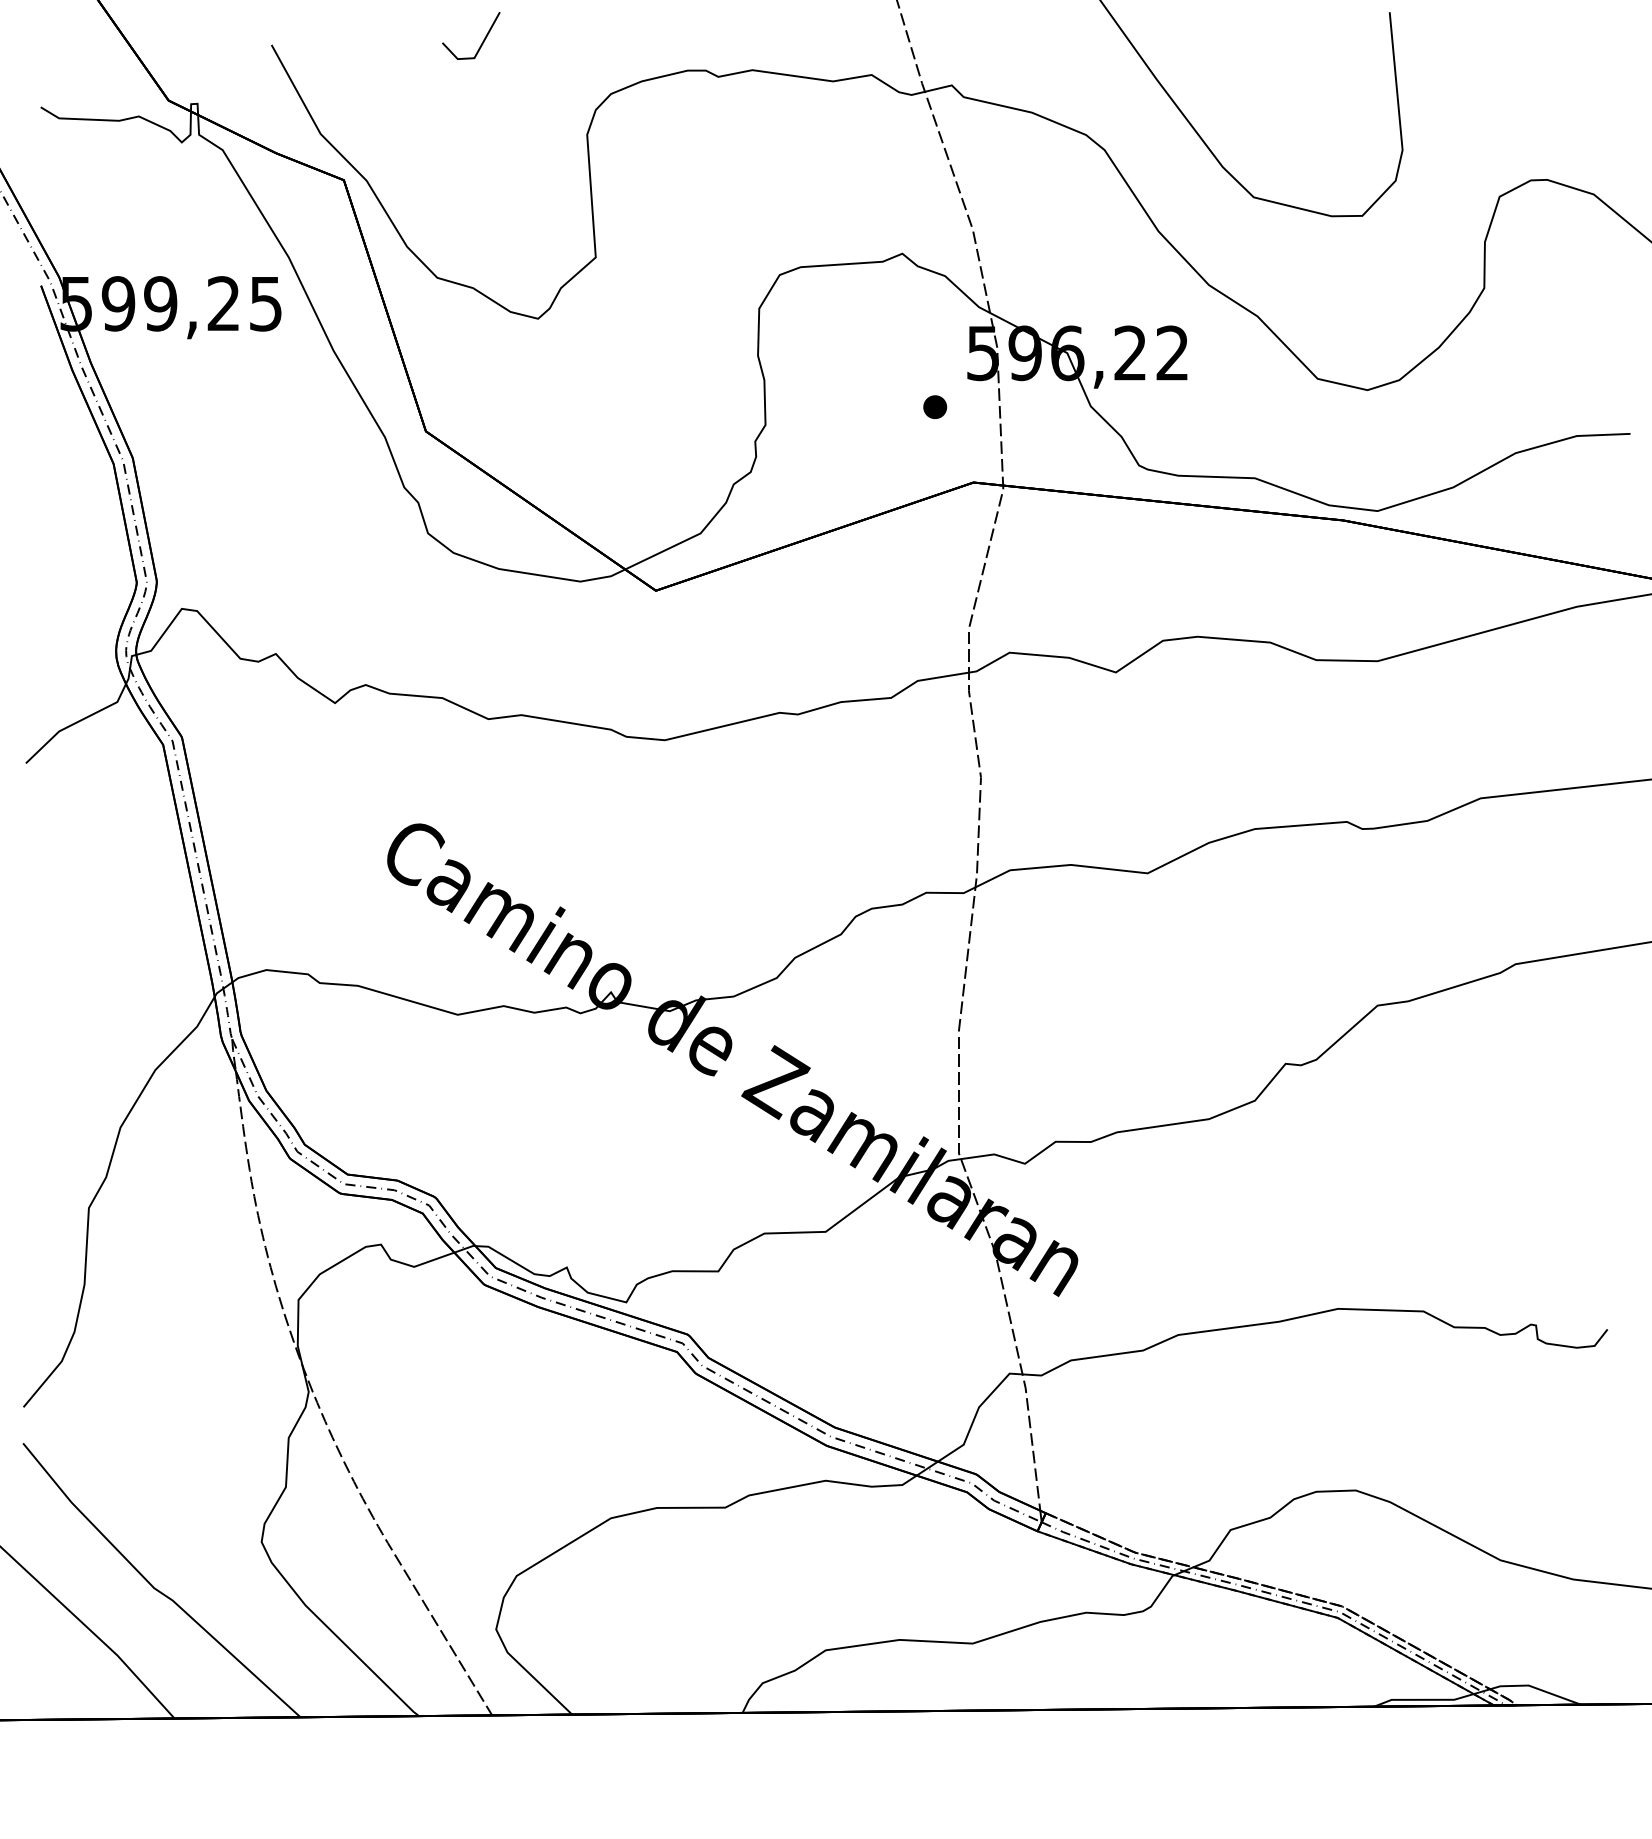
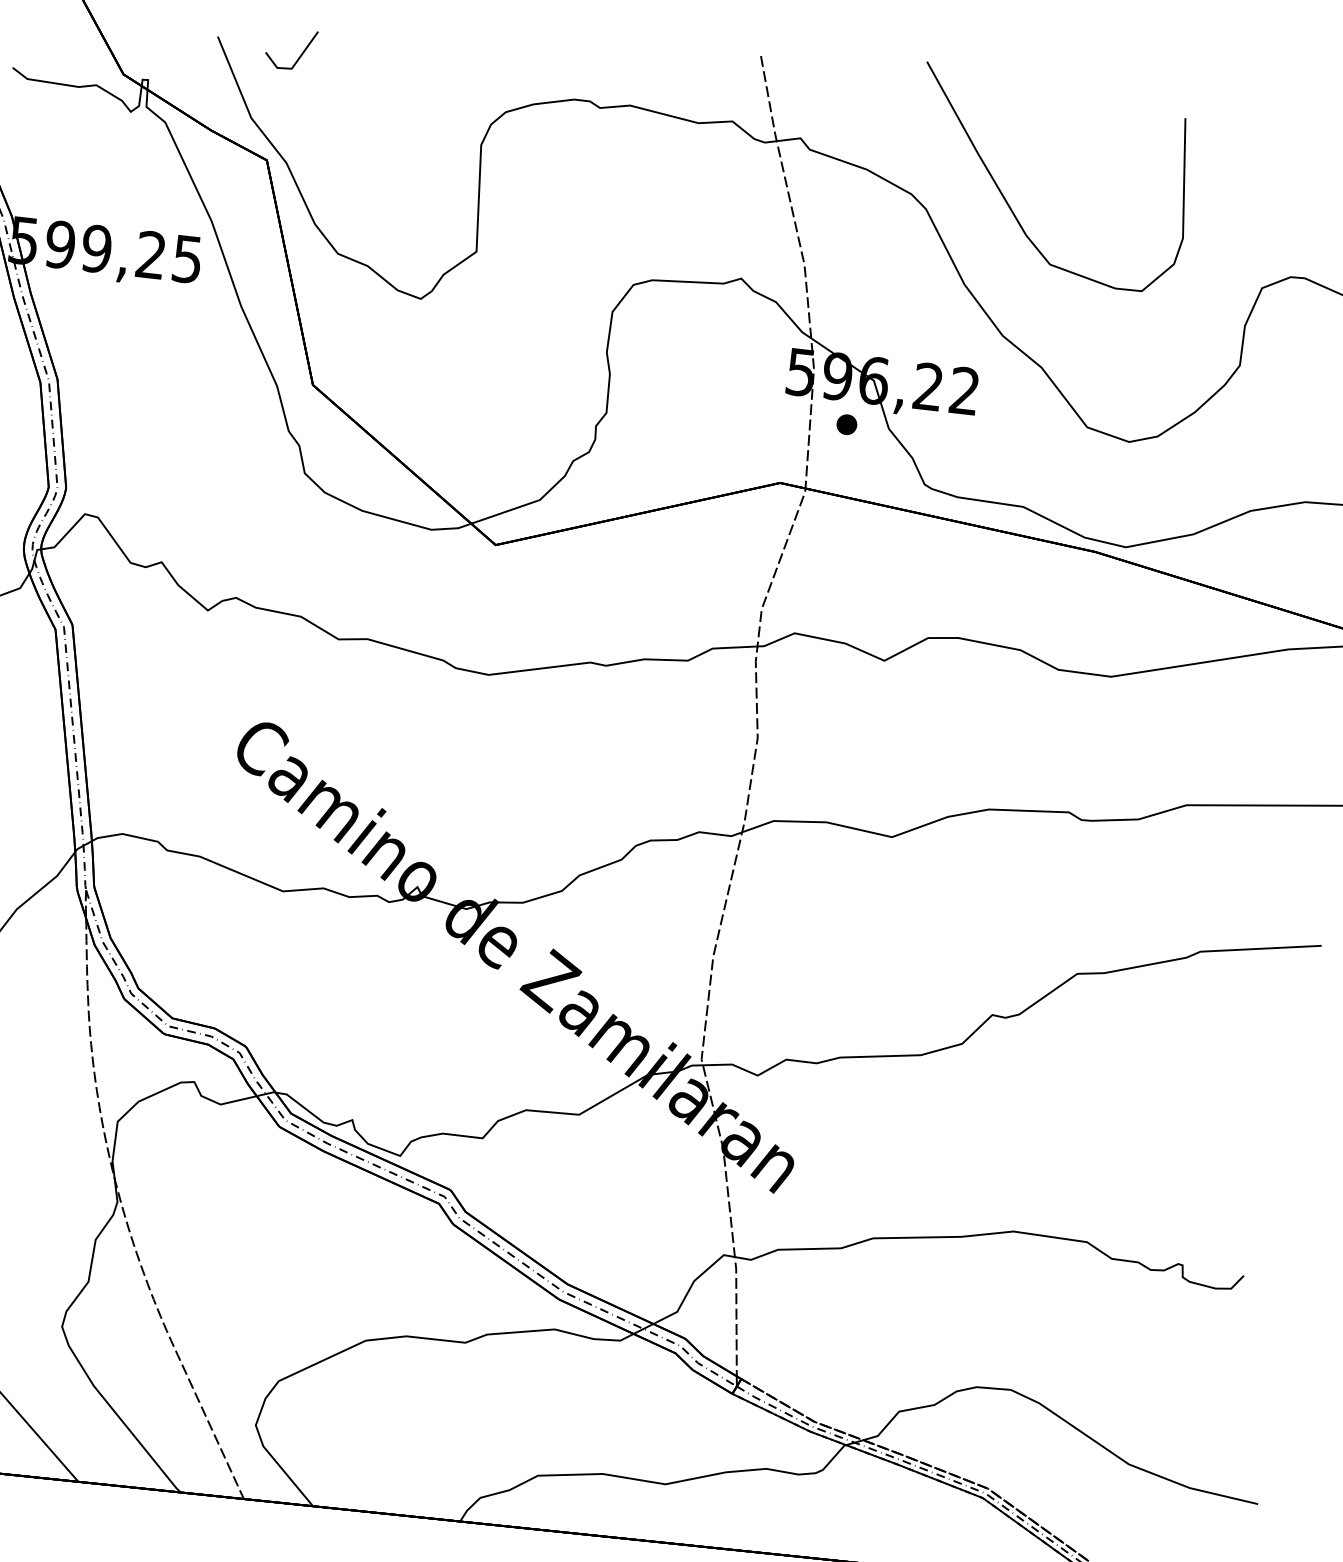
line: (482, 41) -> (300, 55), moved
part: (935, 407) -> (847, 425), moved

